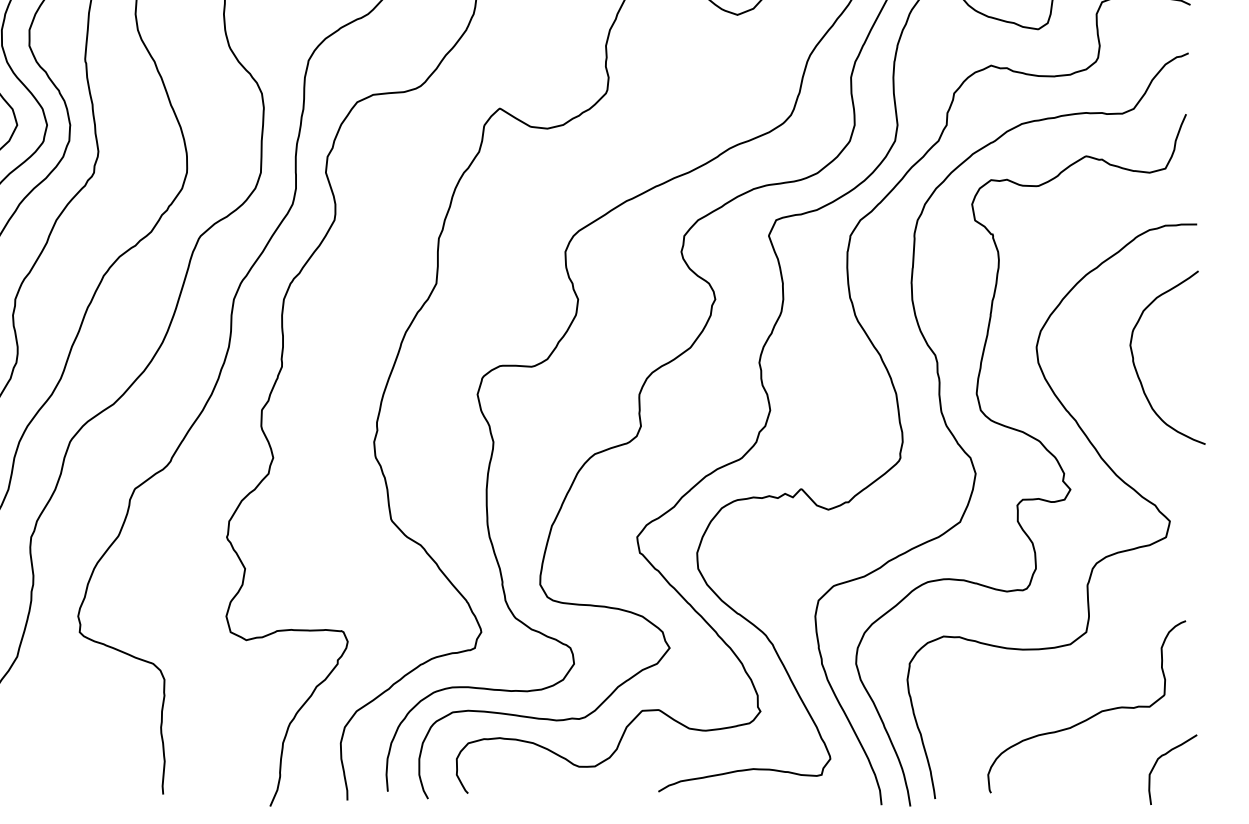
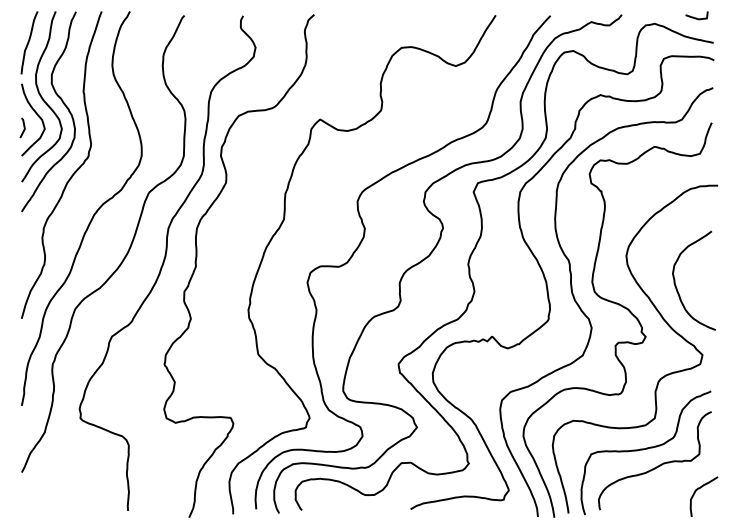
curve: (1136, 366) -> (676, 285), moved
curve: (1066, 688) -> (643, 450), added

